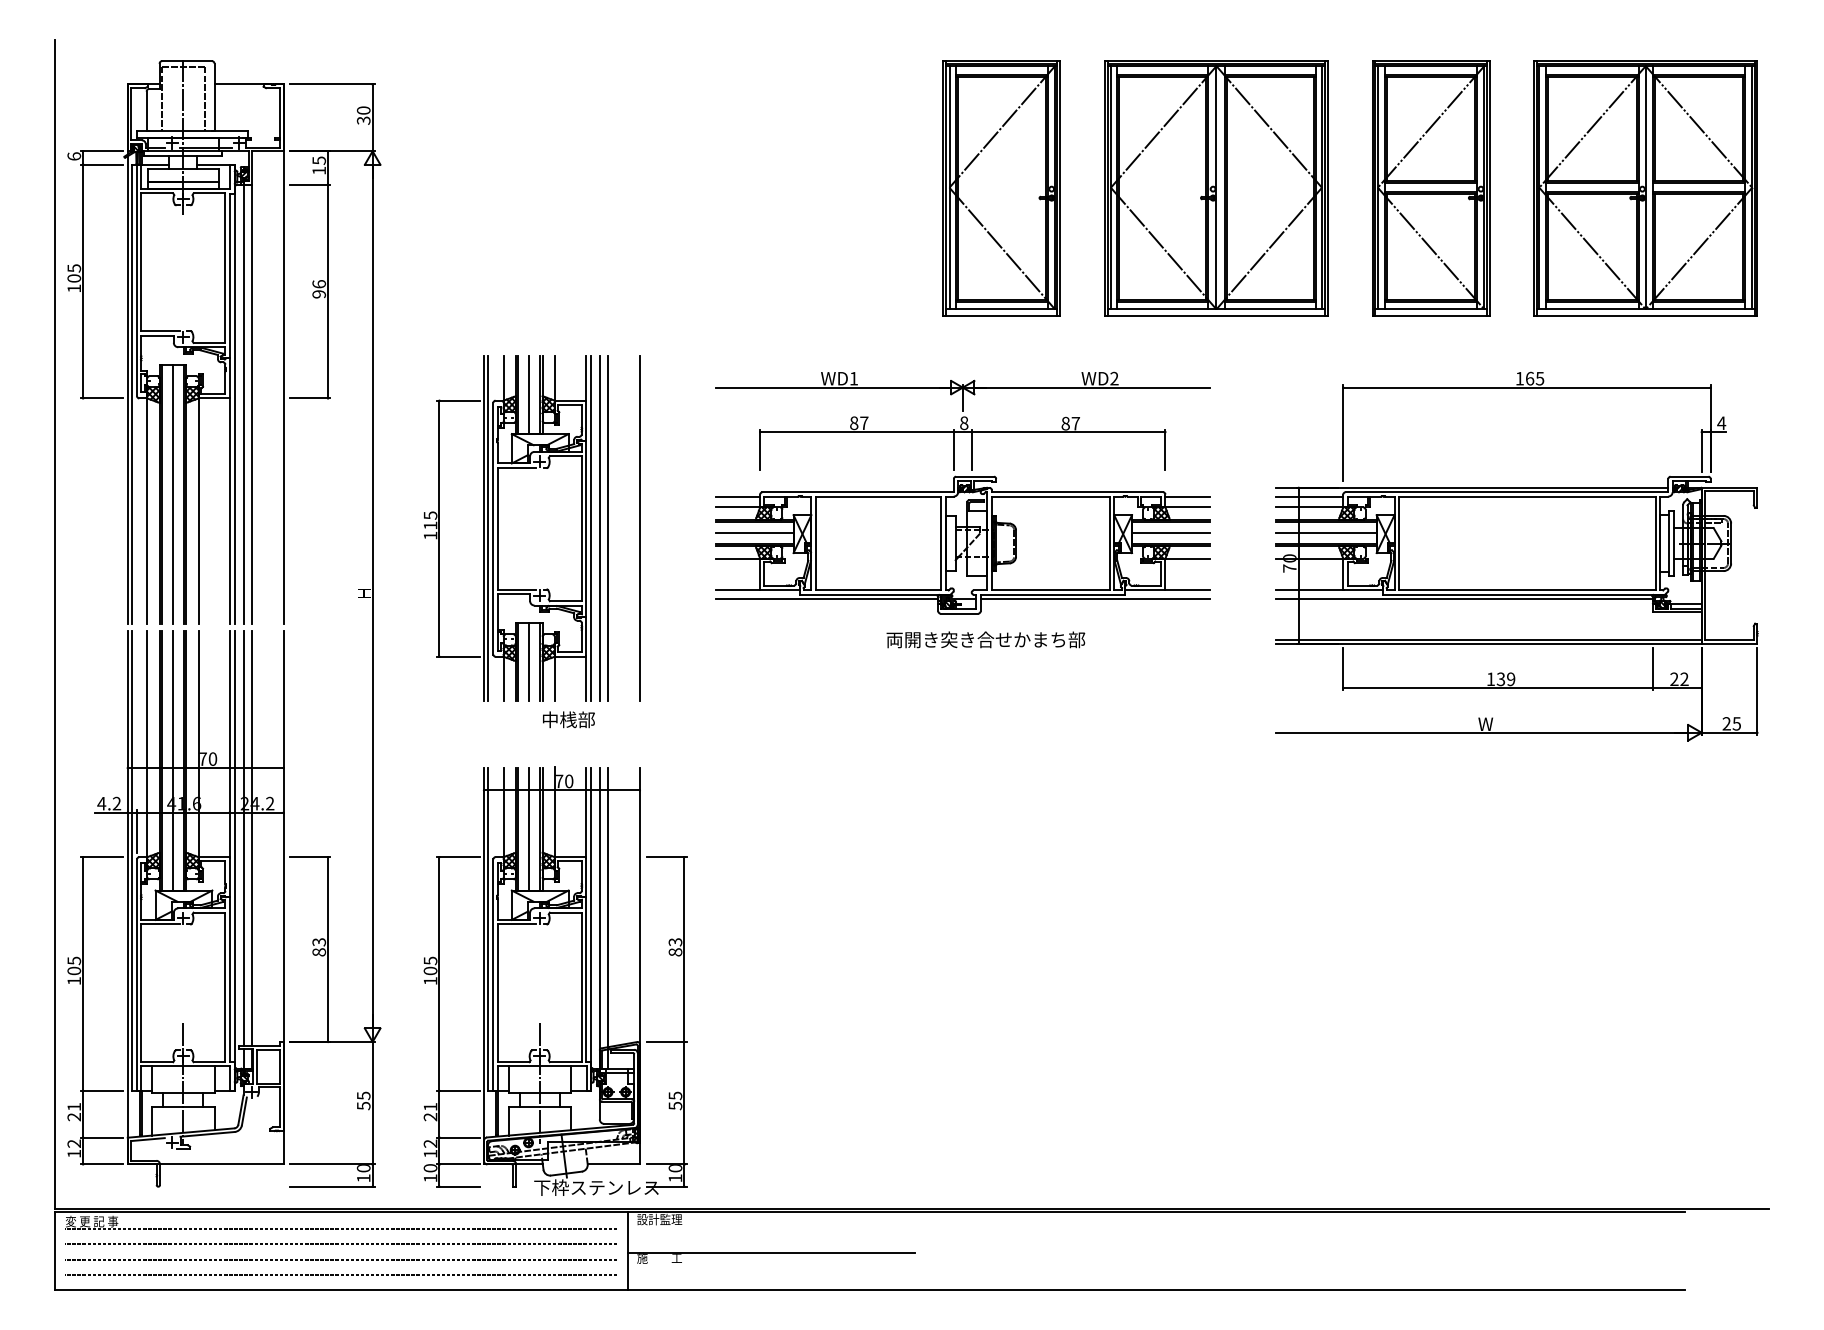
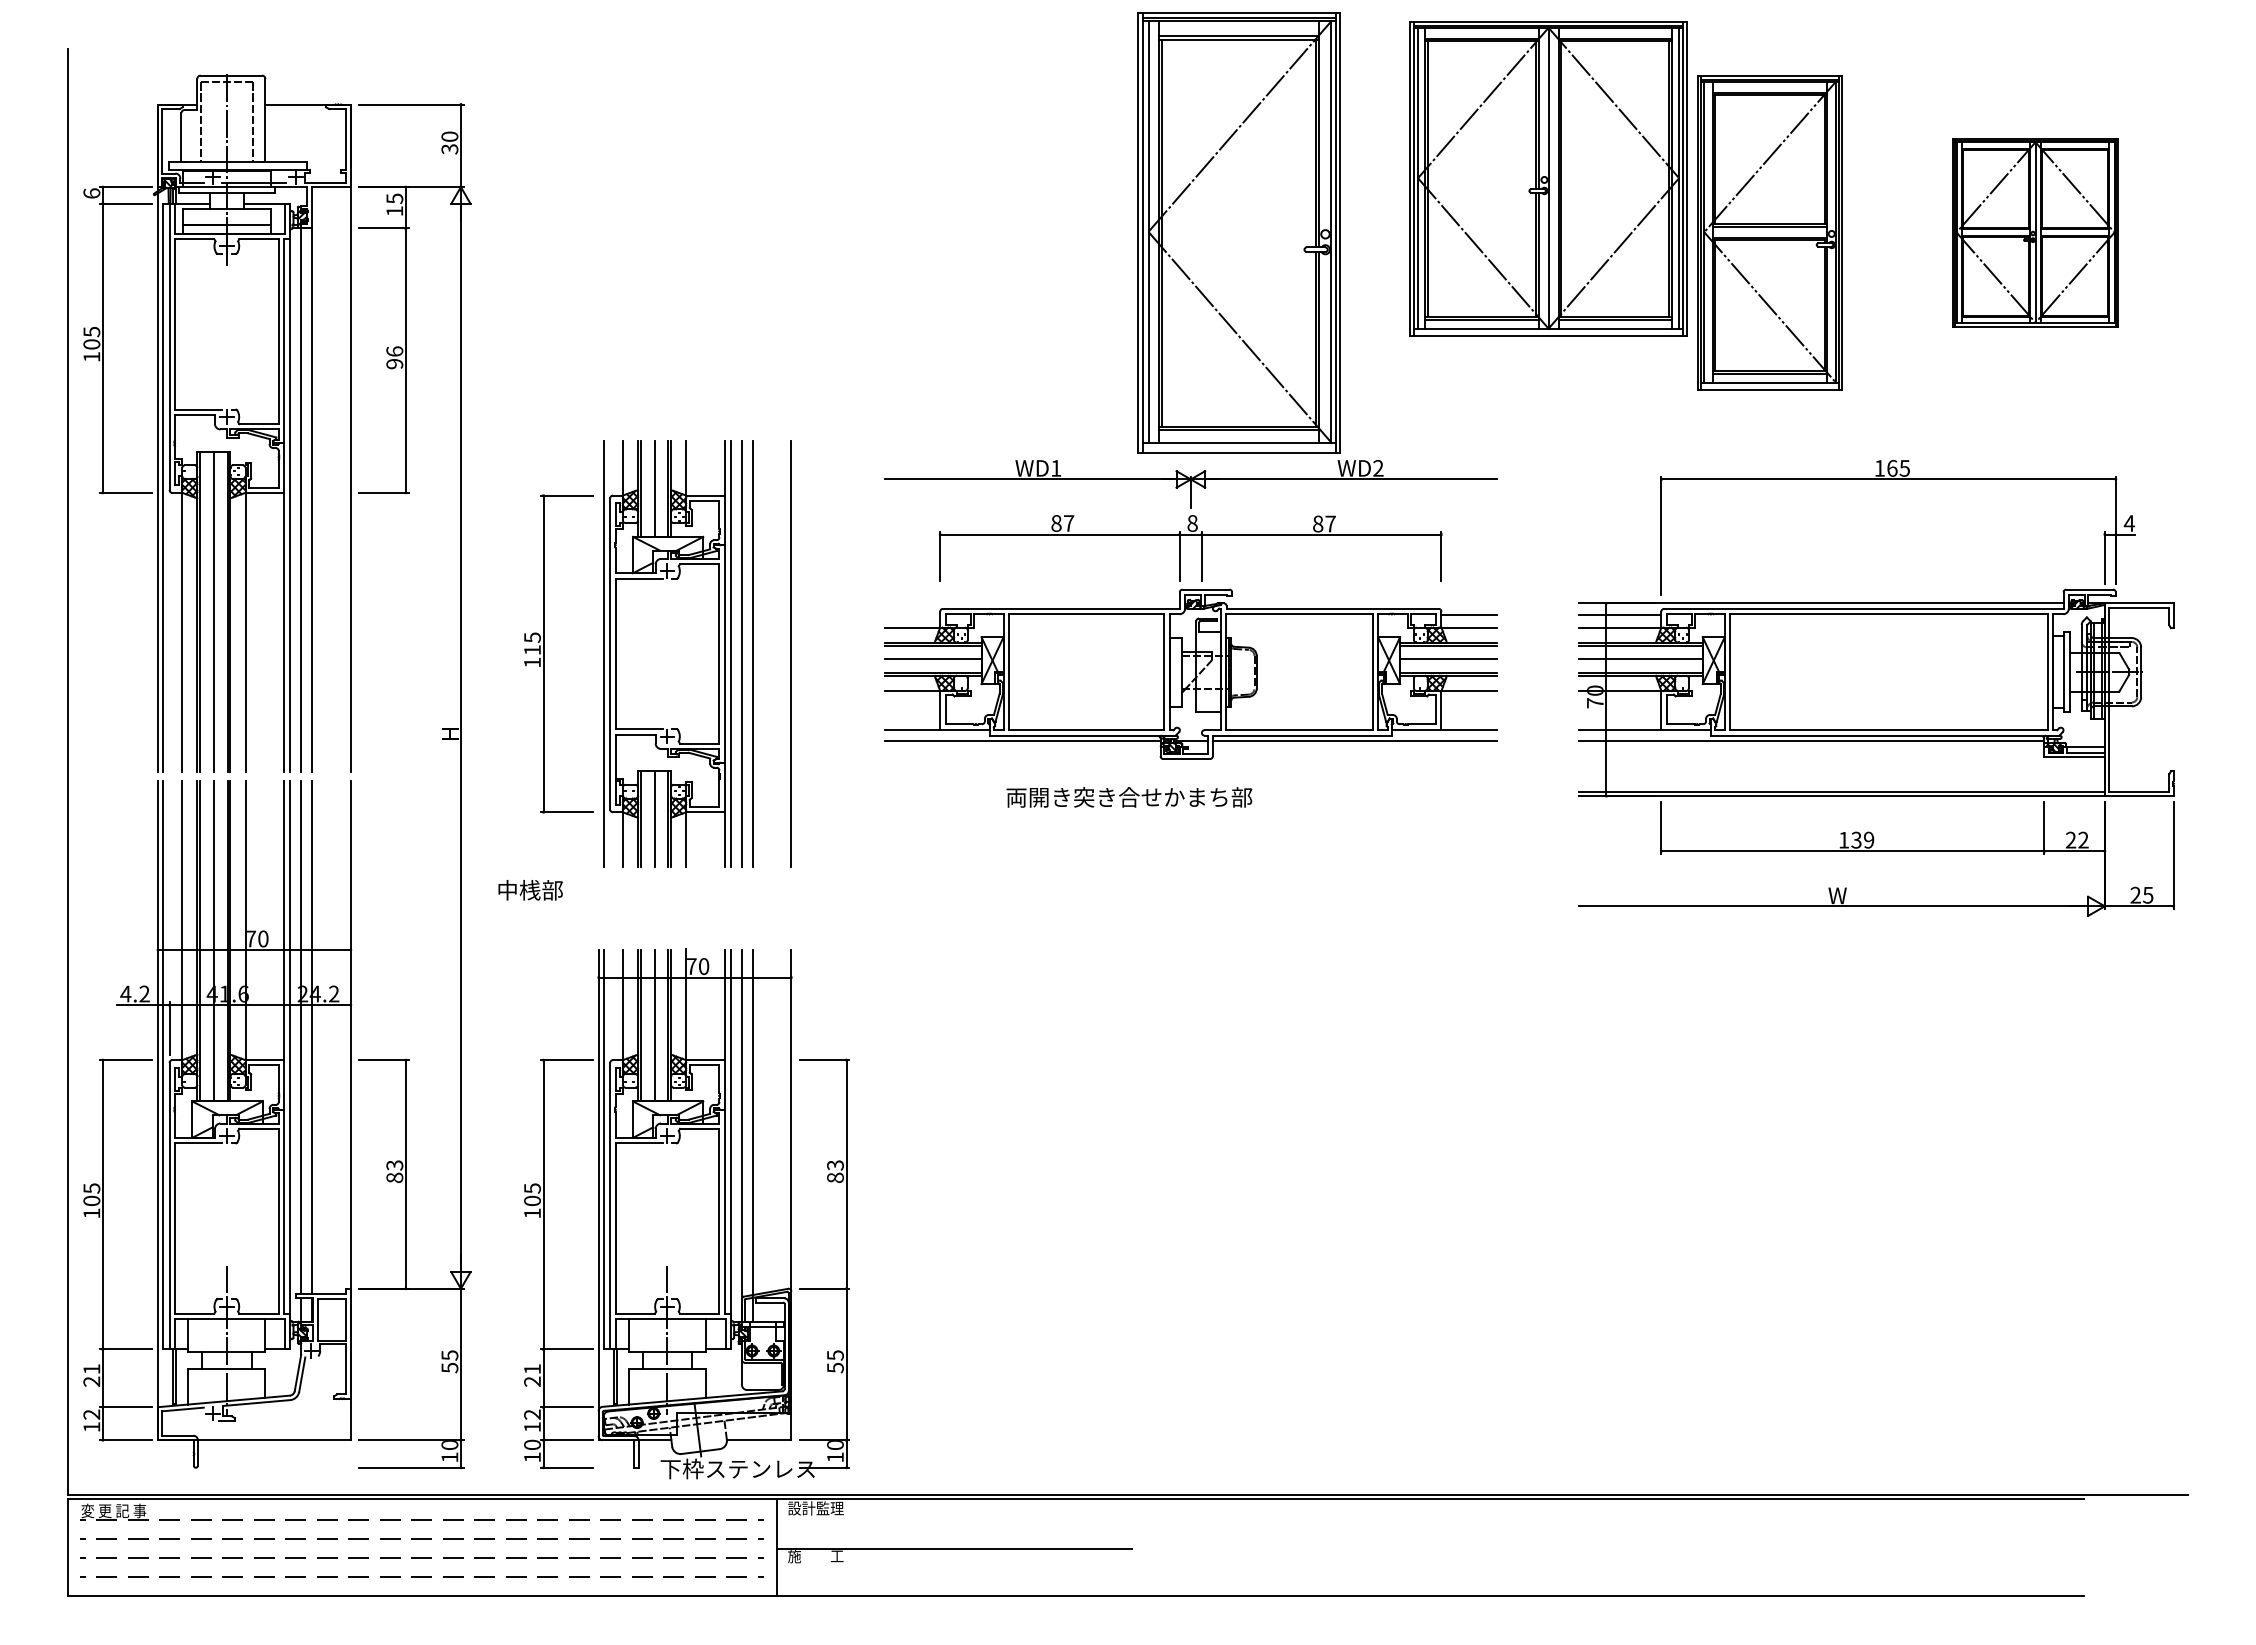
part: (1001, 187) -> (1238, 232), size x1.4
part: (1216, 187) -> (1548, 178), moved
part: (1645, 187) -> (2035, 232), size x0.6
line: (737, 496) -> (912, 614), removed
line: (483, 528) -> (598, 653), removed
text: (985, 639) -> (1129, 797), moved
text: (568, 719) -> (530, 890), moved

